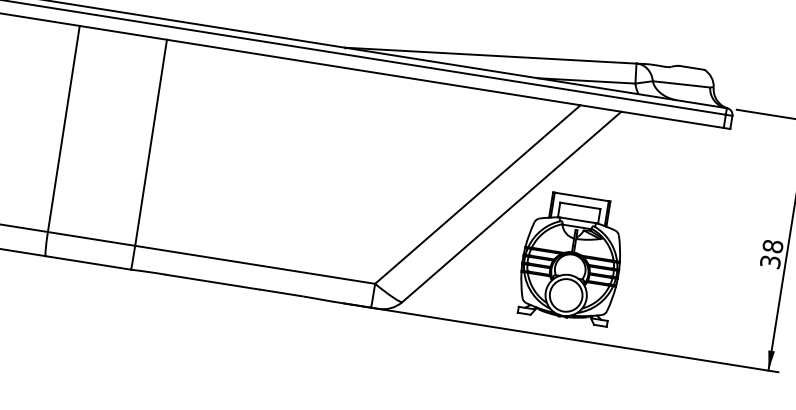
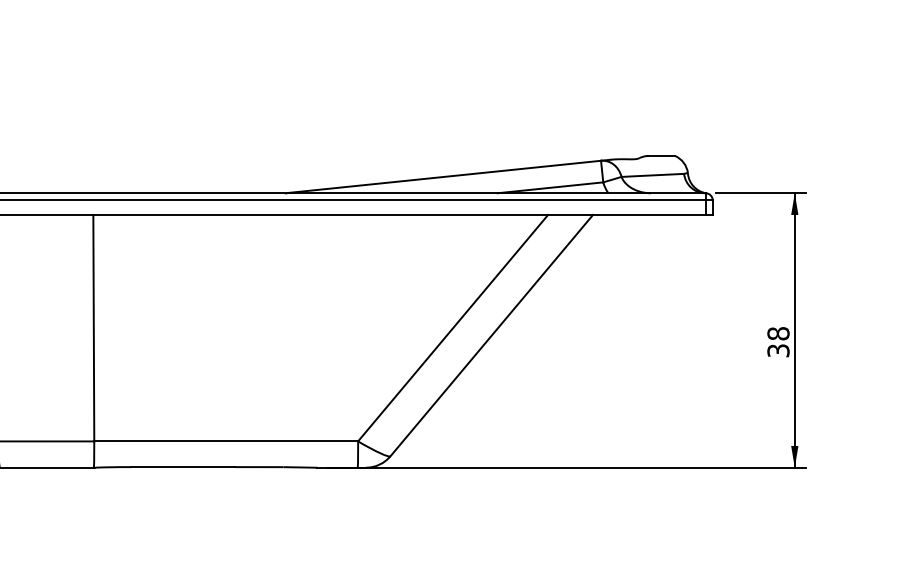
part: (571, 258) -> (564, 380), removed

